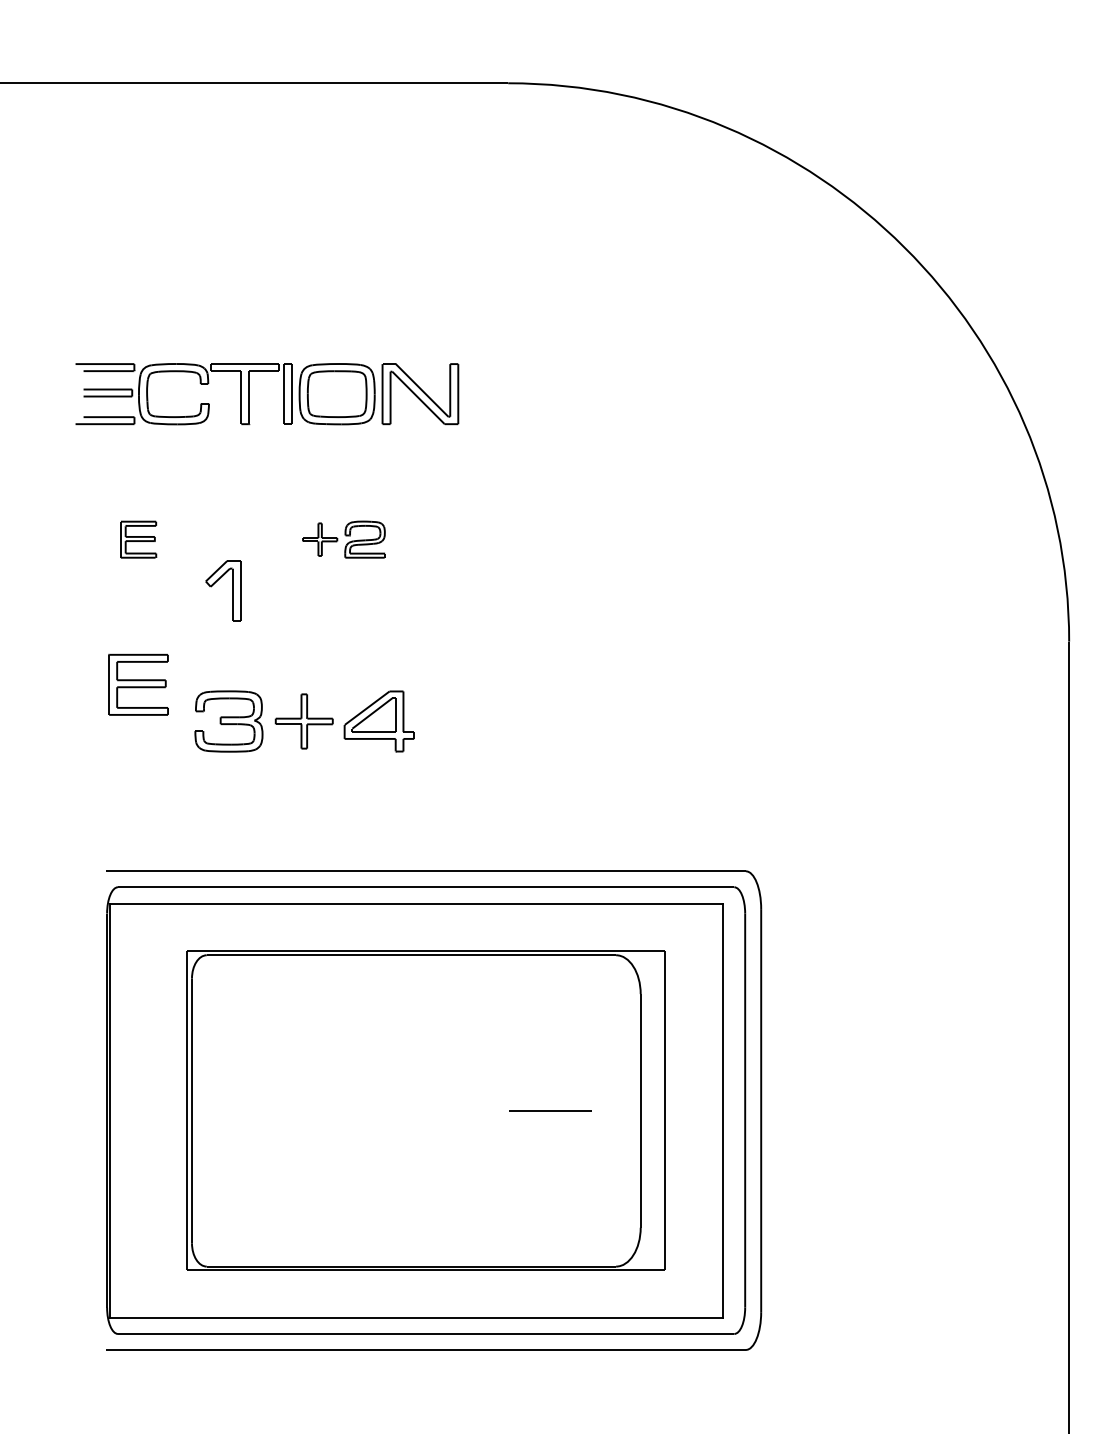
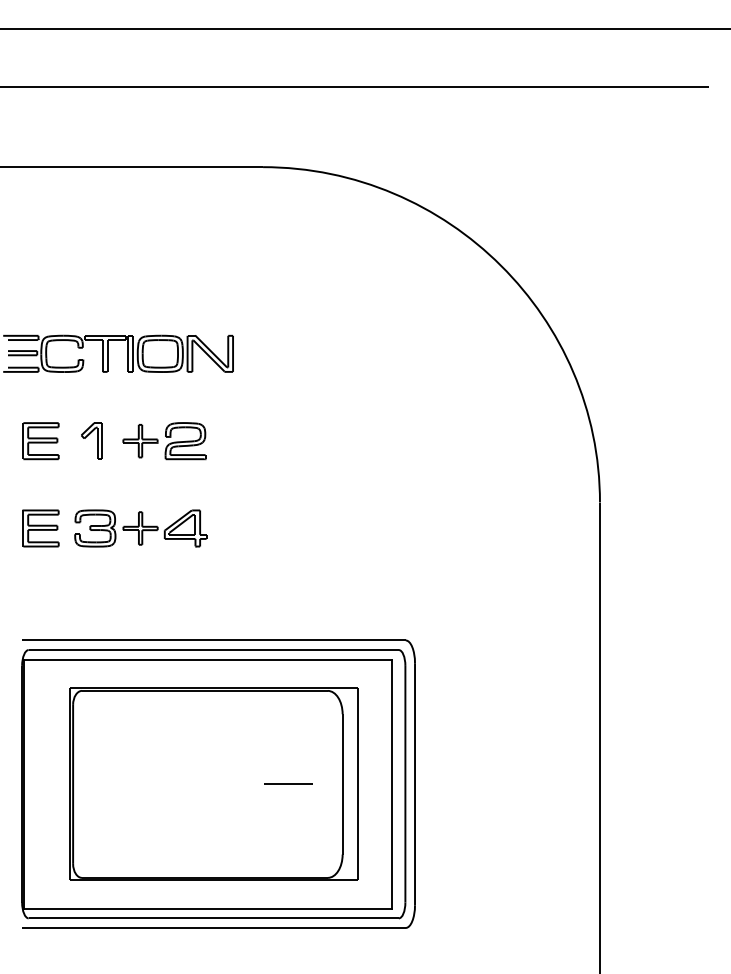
part: (137, 540) -> (40, 441), size x1.67
part: (344, 540) -> (164, 441), size x1.67
part: (222, 589) -> (91, 440), moved
part: (304, 721) -> (140, 528), moved

